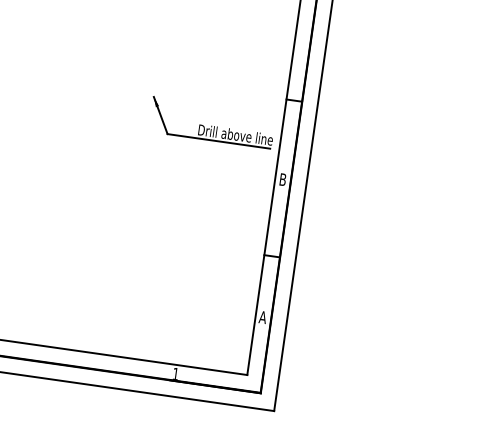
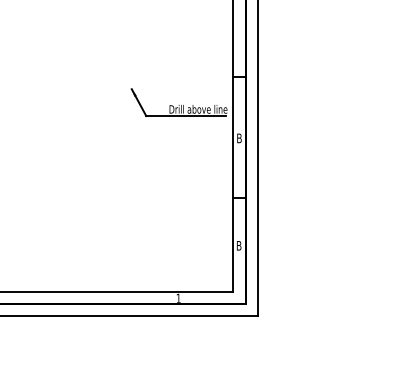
text: (262, 316) -> (238, 245), A -> B

